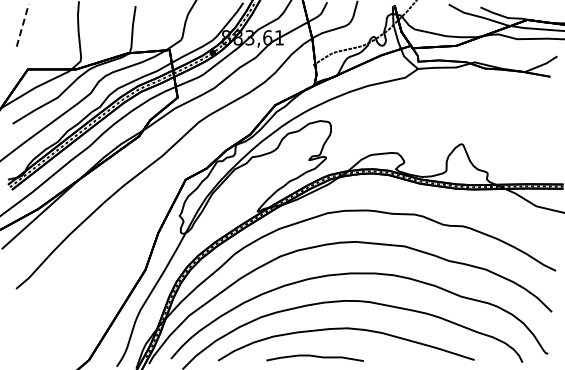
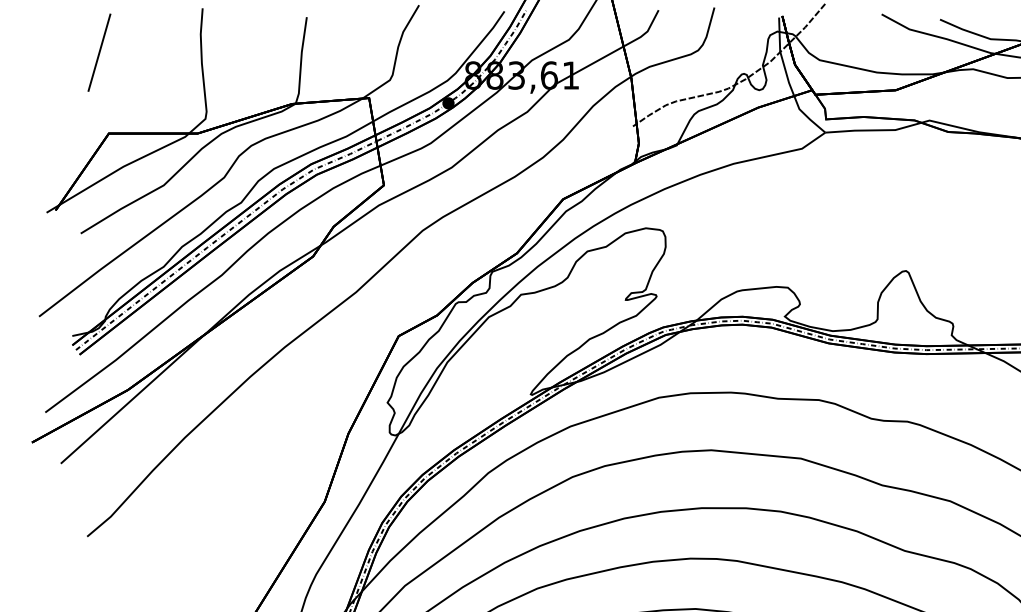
line: (22, 24) -> (98, 51), dashed -> solid

